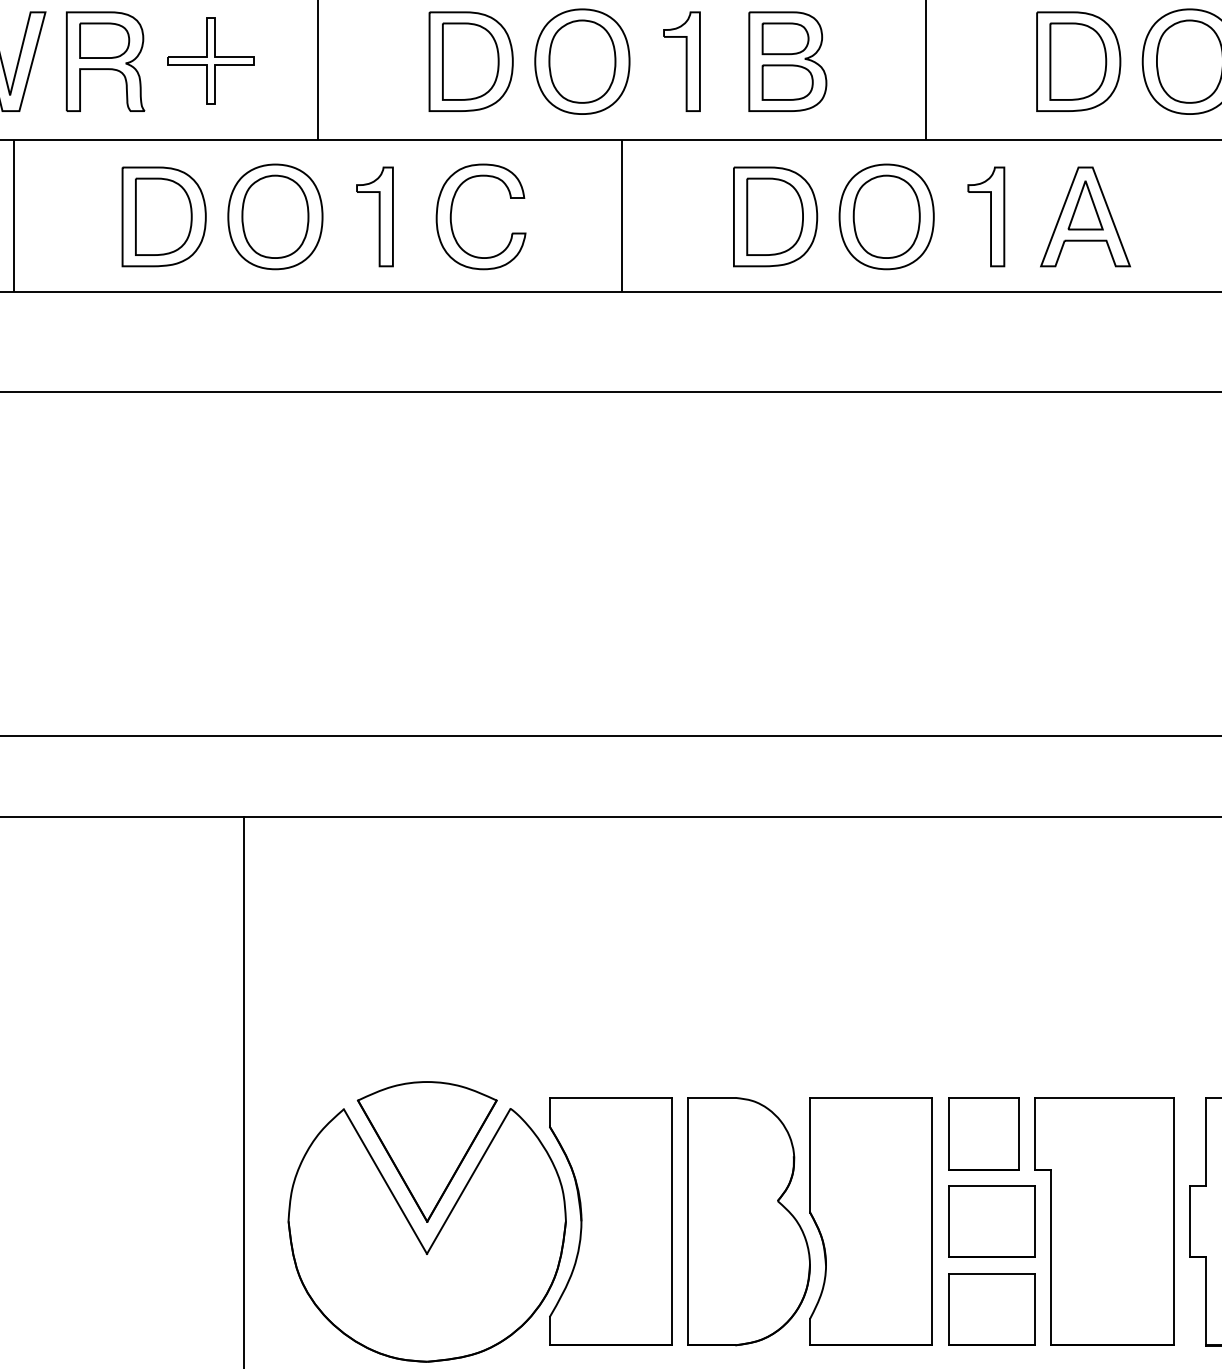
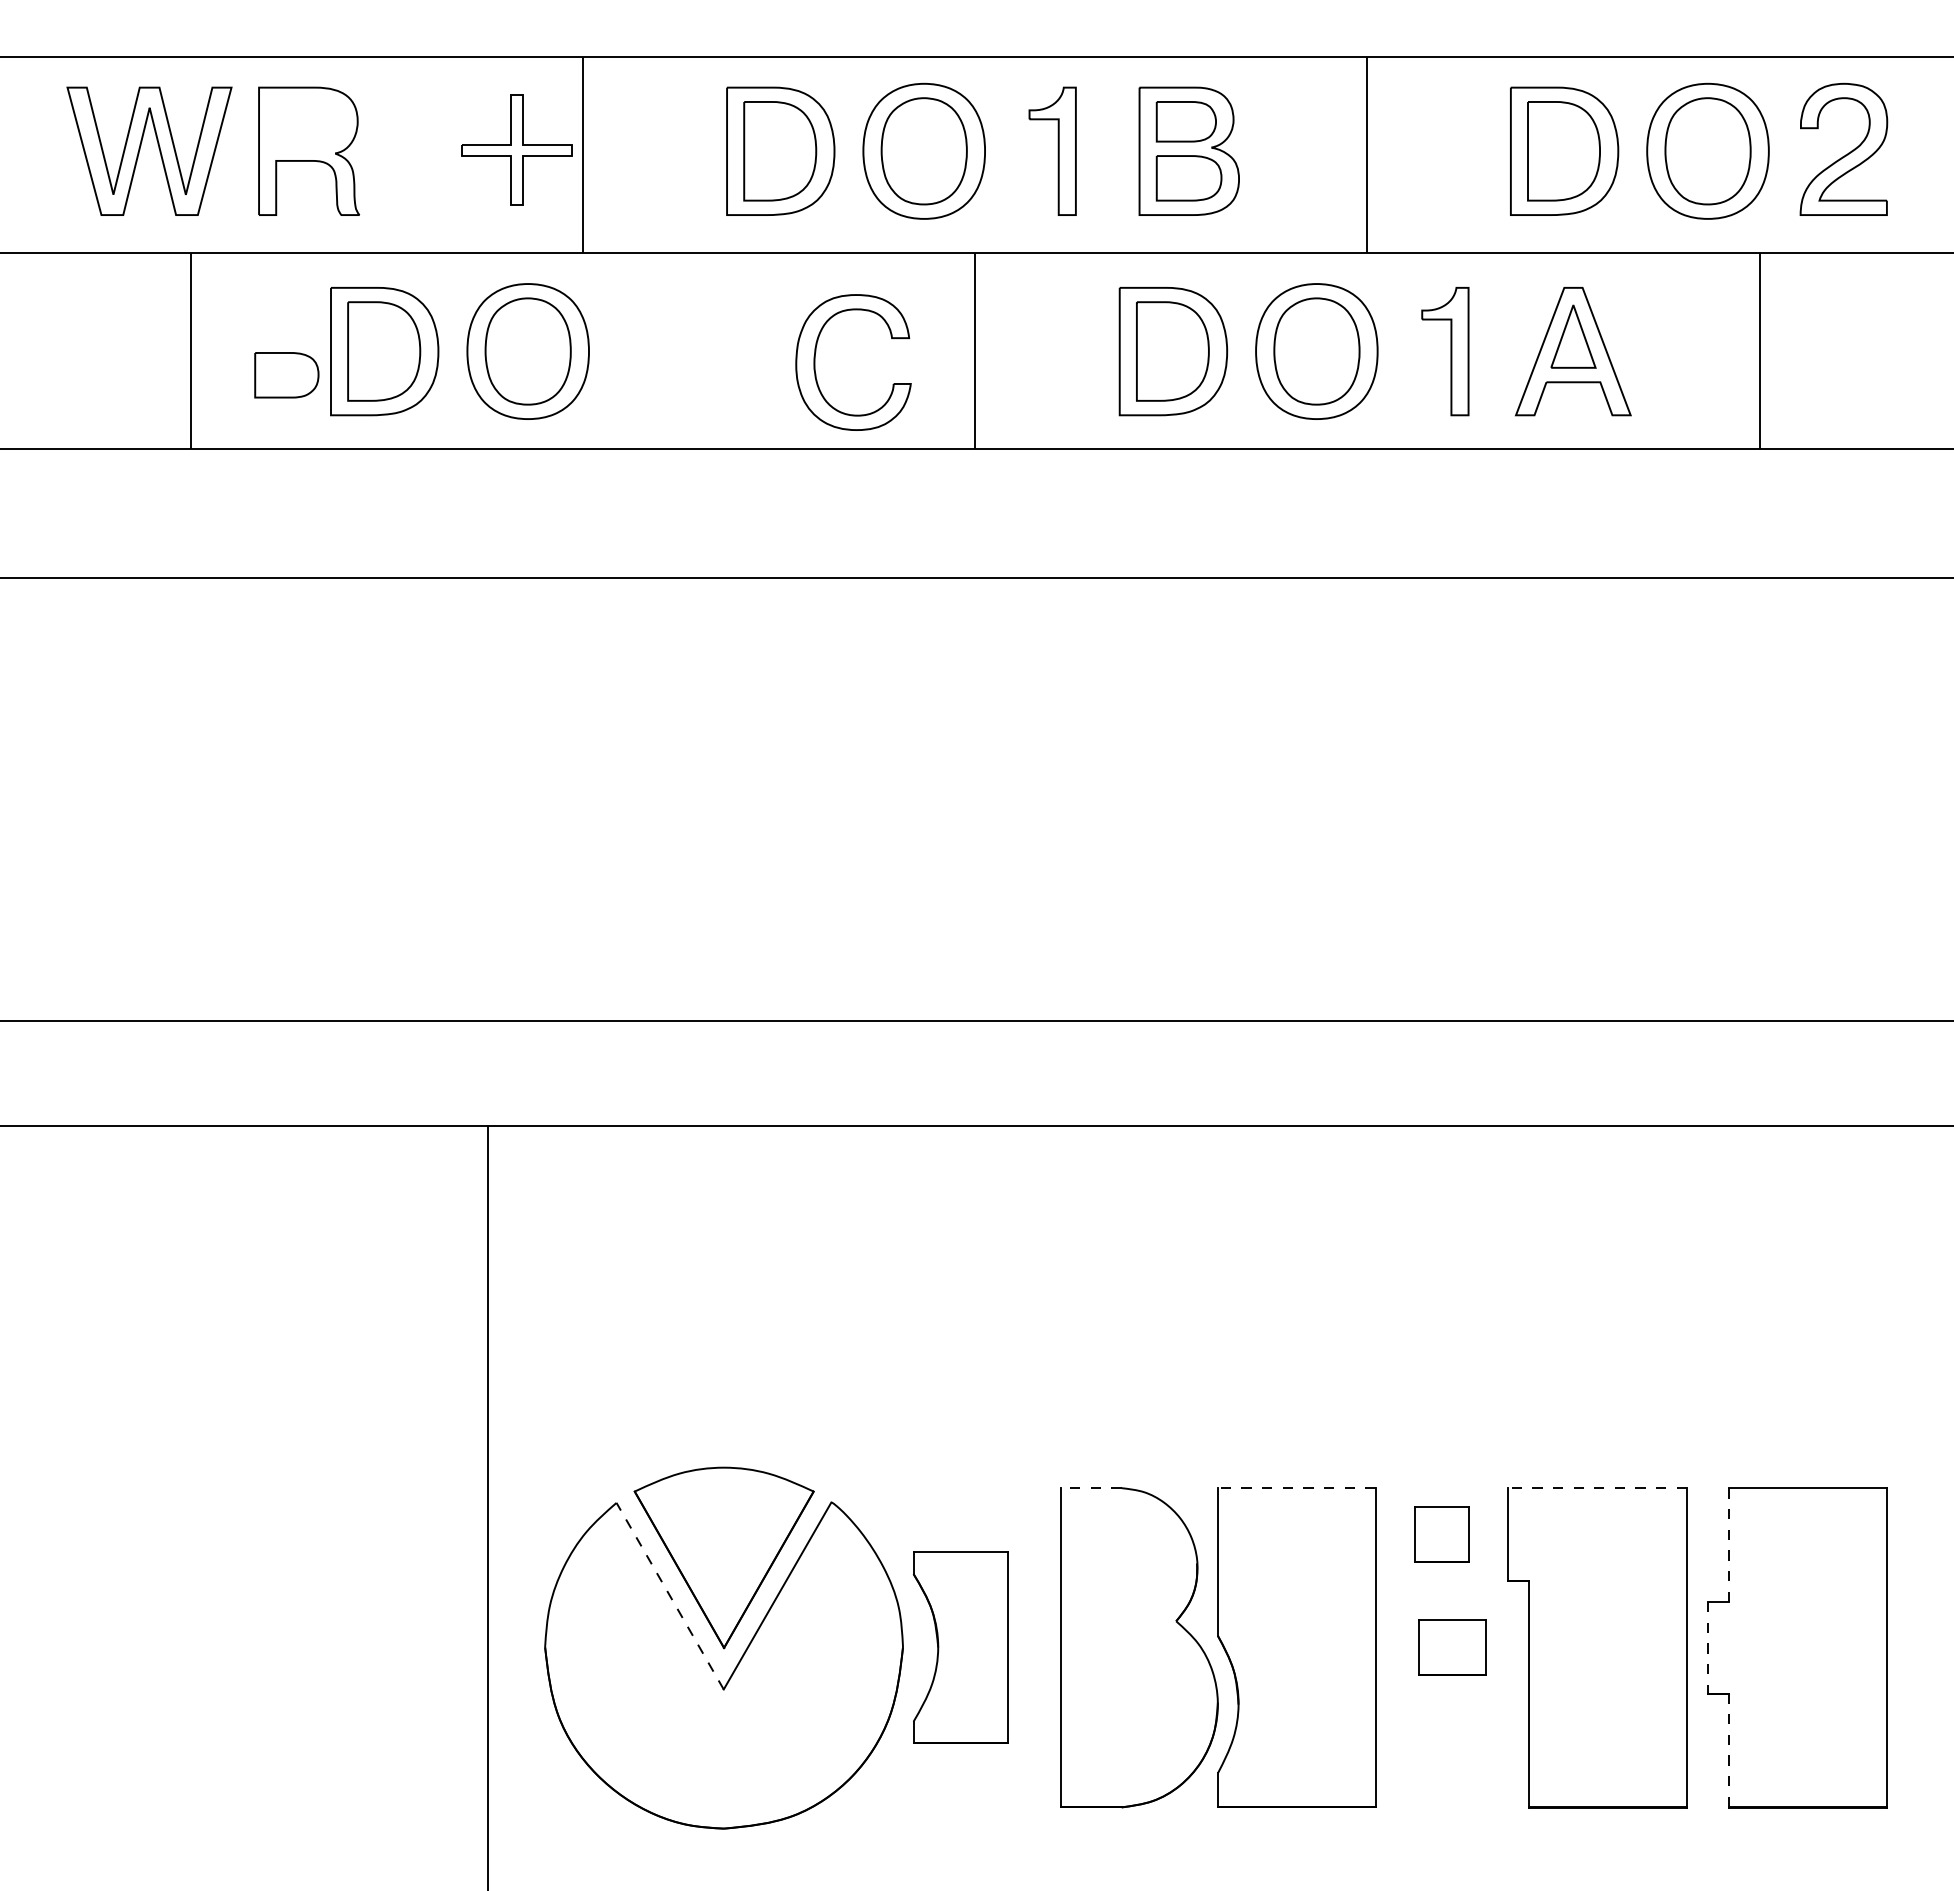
part: (104, 40) -> (286, 375), moved
part: (210, 60) -> (516, 149), moved
part: (374, 216) -> (656, 351), removed
part: (451, 216) -> (815, 362), moved
line: (712, 1098) -> (1091, 1488), solid -> dashed
line: (870, 1098) -> (1296, 1488), solid -> dashed
line: (1104, 1098) -> (1597, 1488), solid -> dashed
part: (983, 1133) -> (1441, 1534), size x0.6
line: (1206, 1142) -> (1729, 1545), solid -> dashed
line: (385, 1181) -> (670, 1596), solid -> dashed
part: (610, 1221) -> (960, 1647), size x0.6
part: (991, 1221) -> (1452, 1647), size x0.6
line: (1190, 1221) -> (1708, 1647), solid -> dashed
line: (1206, 1301) -> (1729, 1750), solid -> dashed
part: (991, 1308) -> (1452, 1760), removed

